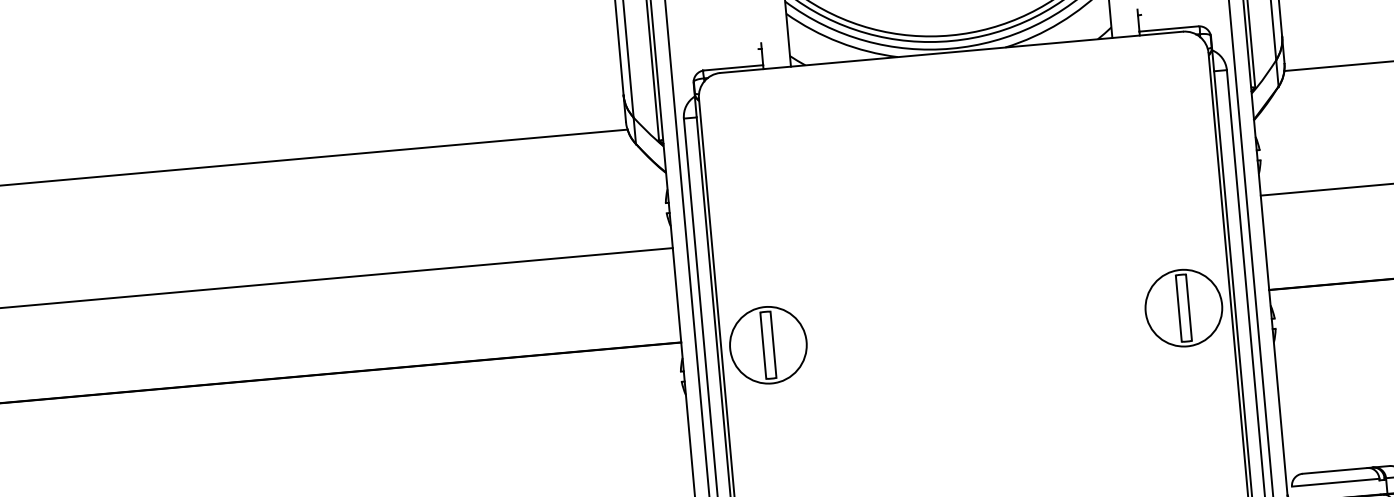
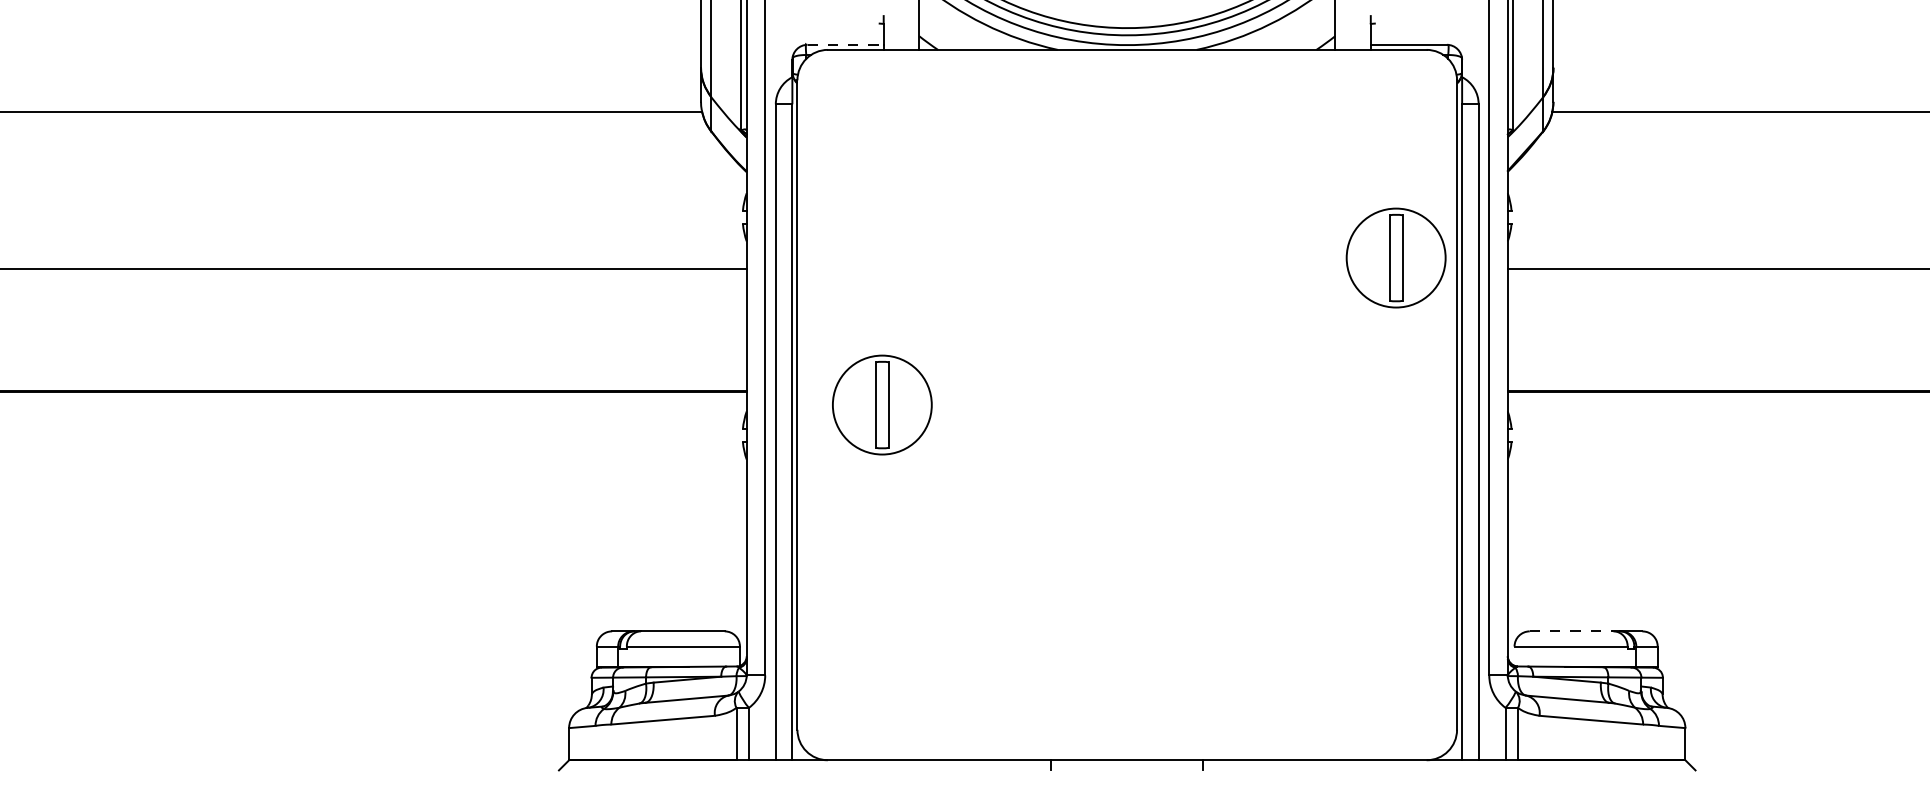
line: (734, 67) -> (846, 44), solid -> dashed
part: (1183, 307) -> (1395, 257), moved
part: (768, 344) -> (882, 404), moved
line: (1334, 471) -> (1571, 631), solid -> dashed

